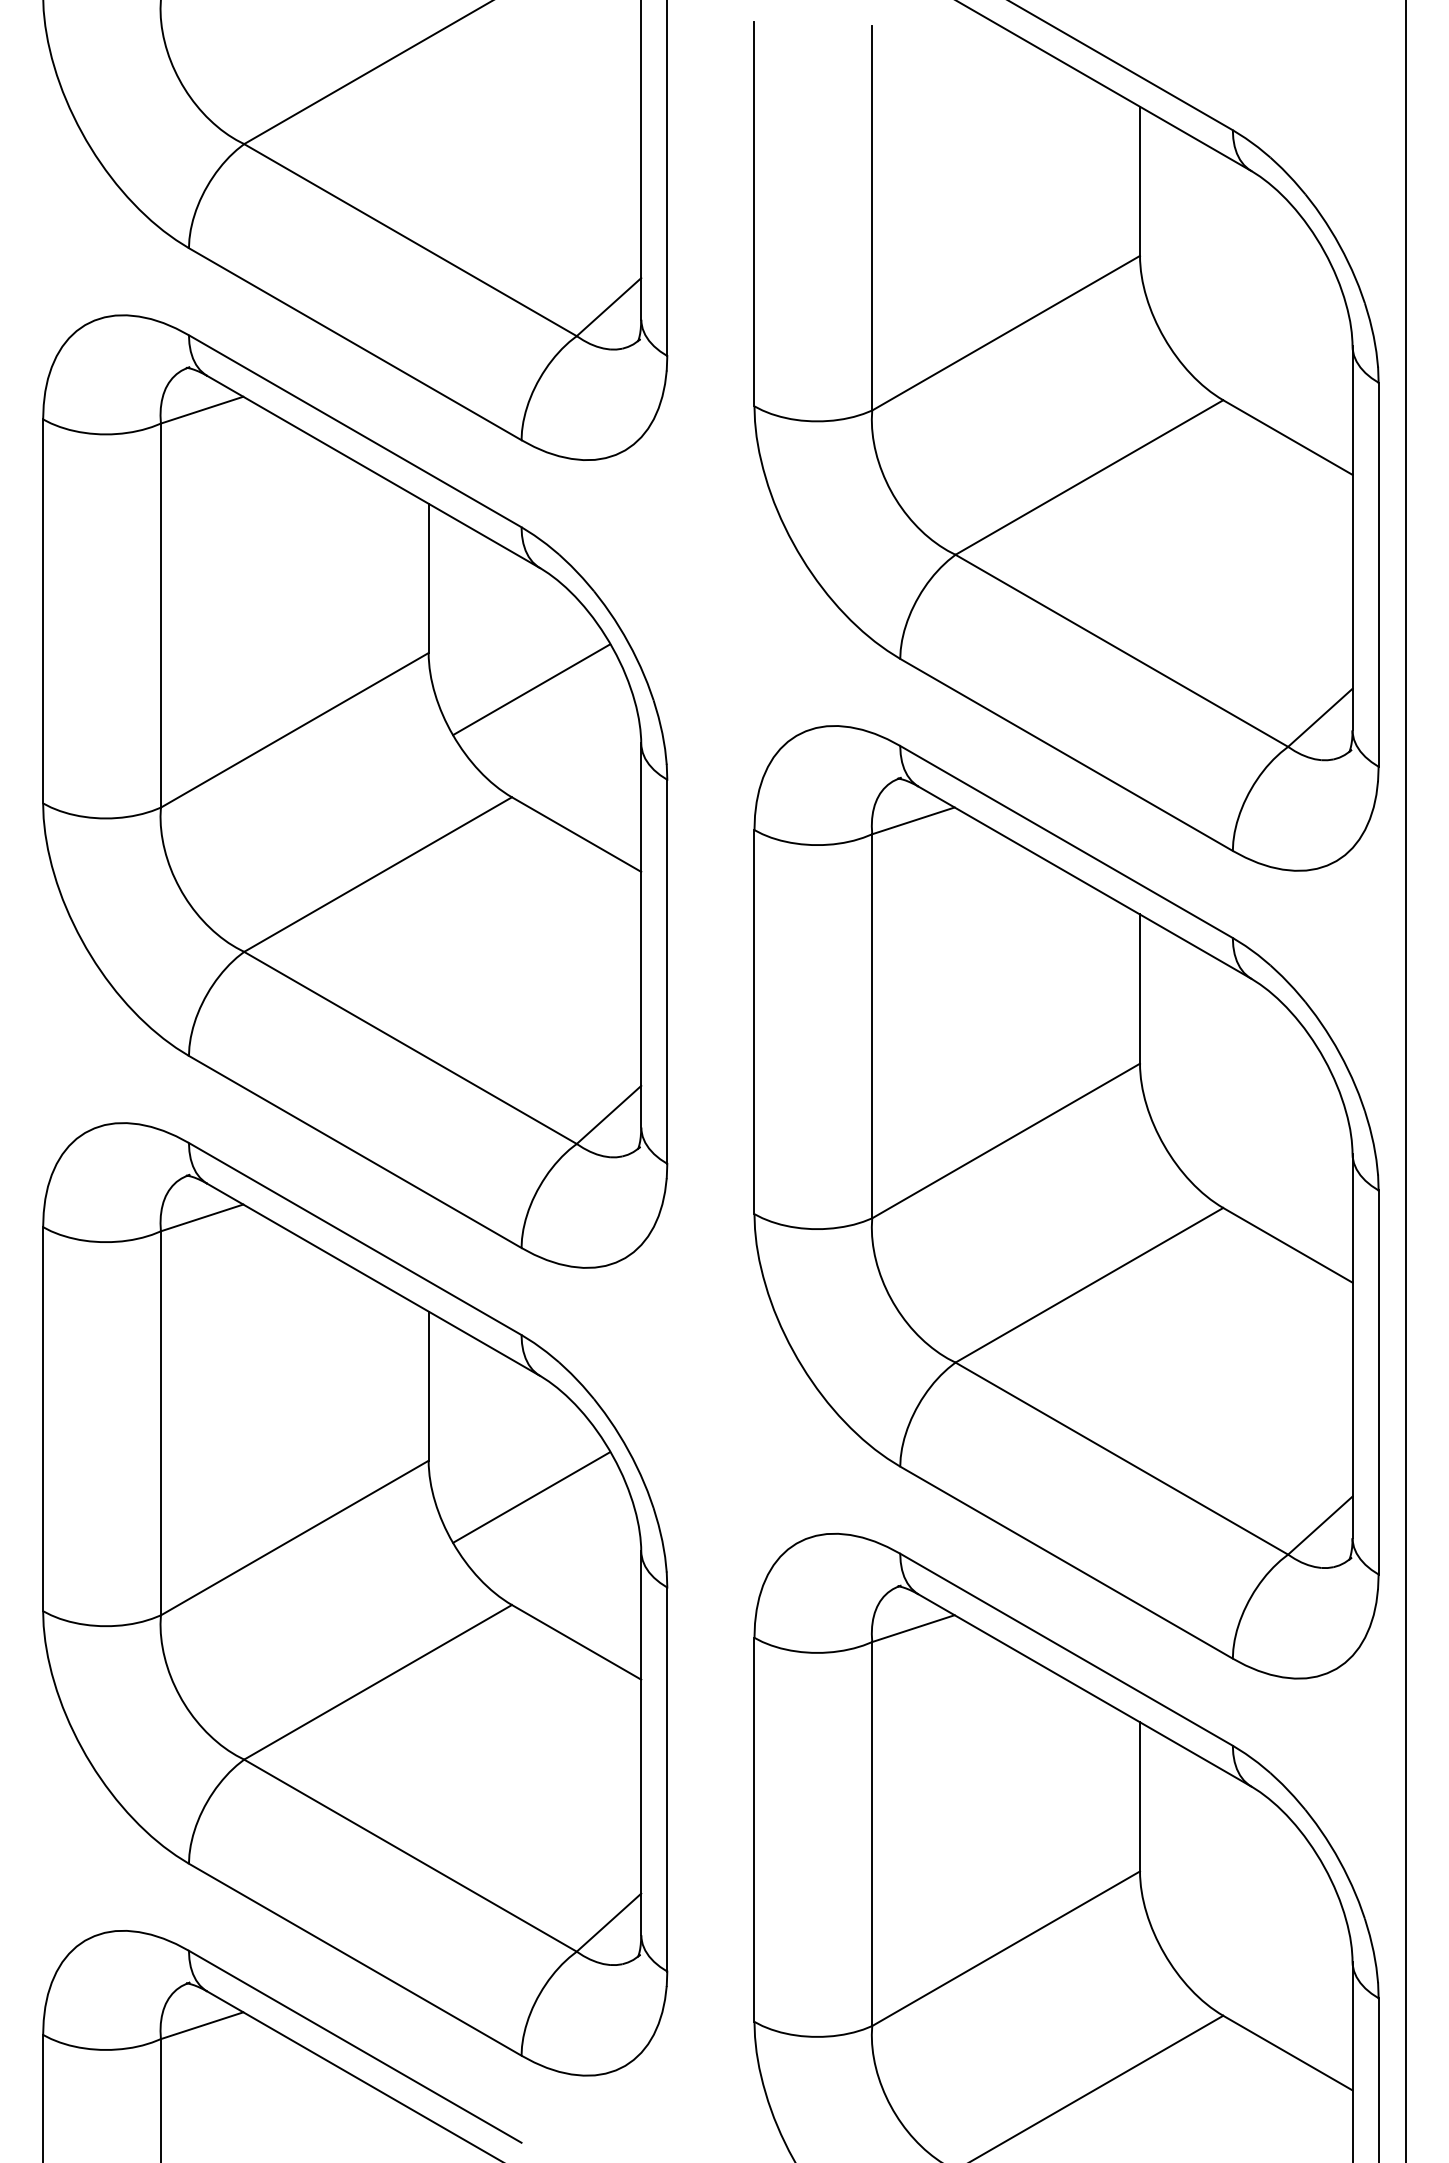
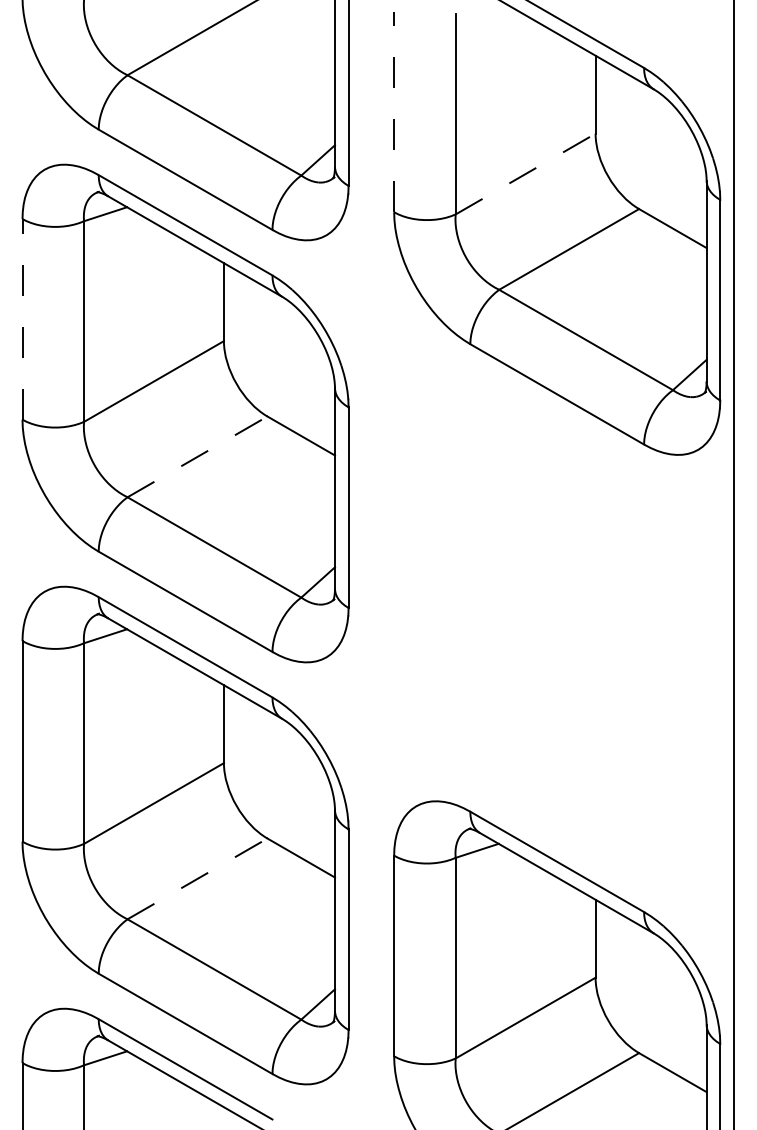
line: (755, 213) -> (394, 111), solid -> dashed
line: (1005, 334) -> (525, 174), solid -> dashed
line: (43, 609) -> (22, 318), solid -> dashed
line: (531, 690) -> (277, 360), removed
line: (378, 873) -> (197, 456), solid -> dashed
part: (1067, 1201) -> (557, 627), removed
line: (531, 1497) -> (277, 782), removed
line: (378, 1681) -> (197, 878), solid -> dashed

